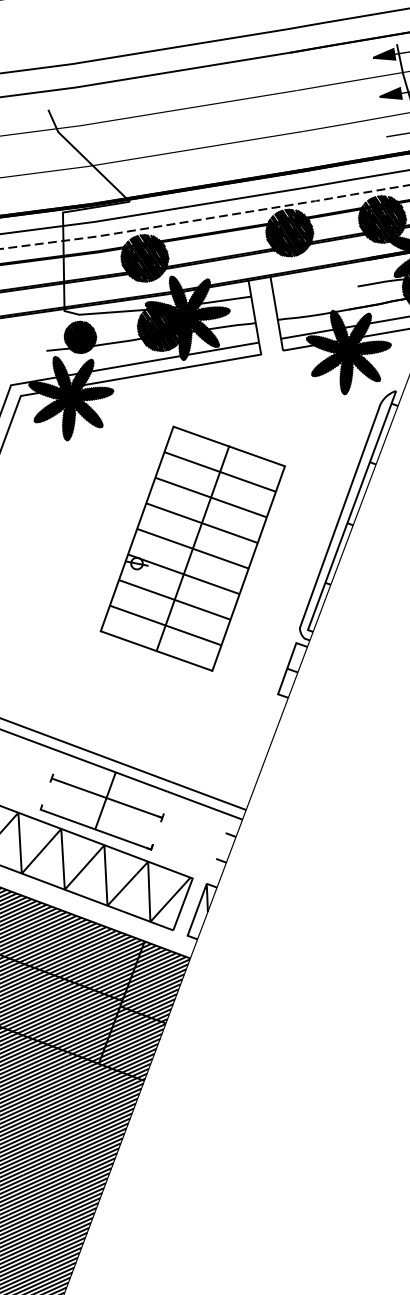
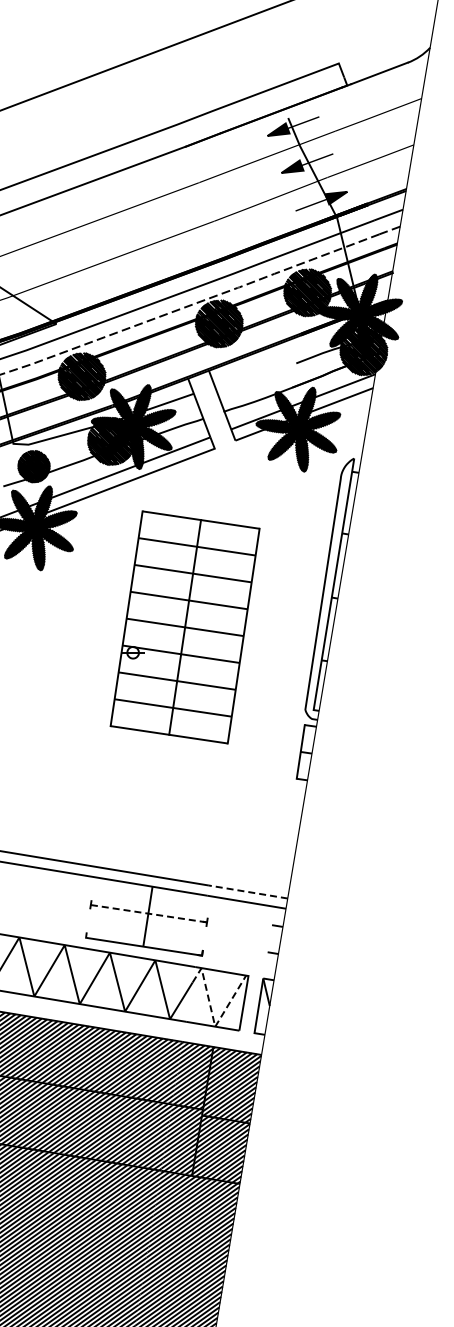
part: (192, 548) -> (184, 627), moved
line: (208, 796) -> (248, 892), solid -> dashed
line: (106, 797) -> (148, 913), solid -> dashed
line: (150, 913) -> (213, 1018), solid -> dashed

